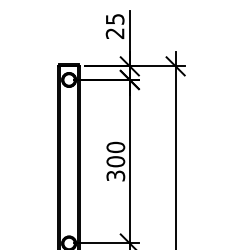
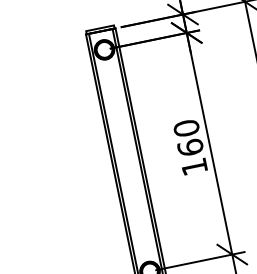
text: (115, 168) -> (191, 156), 300 -> 160

